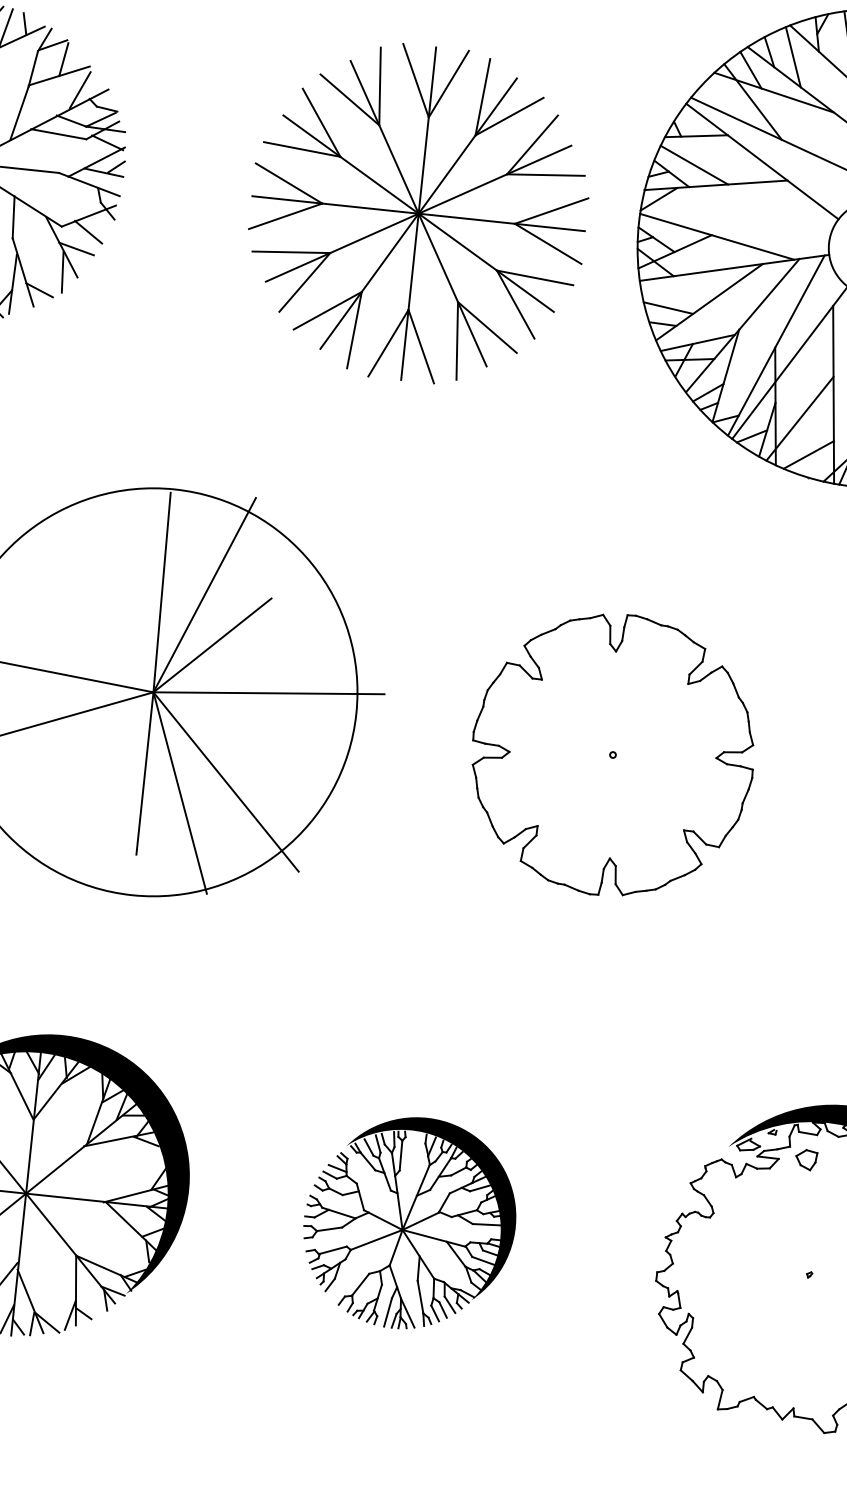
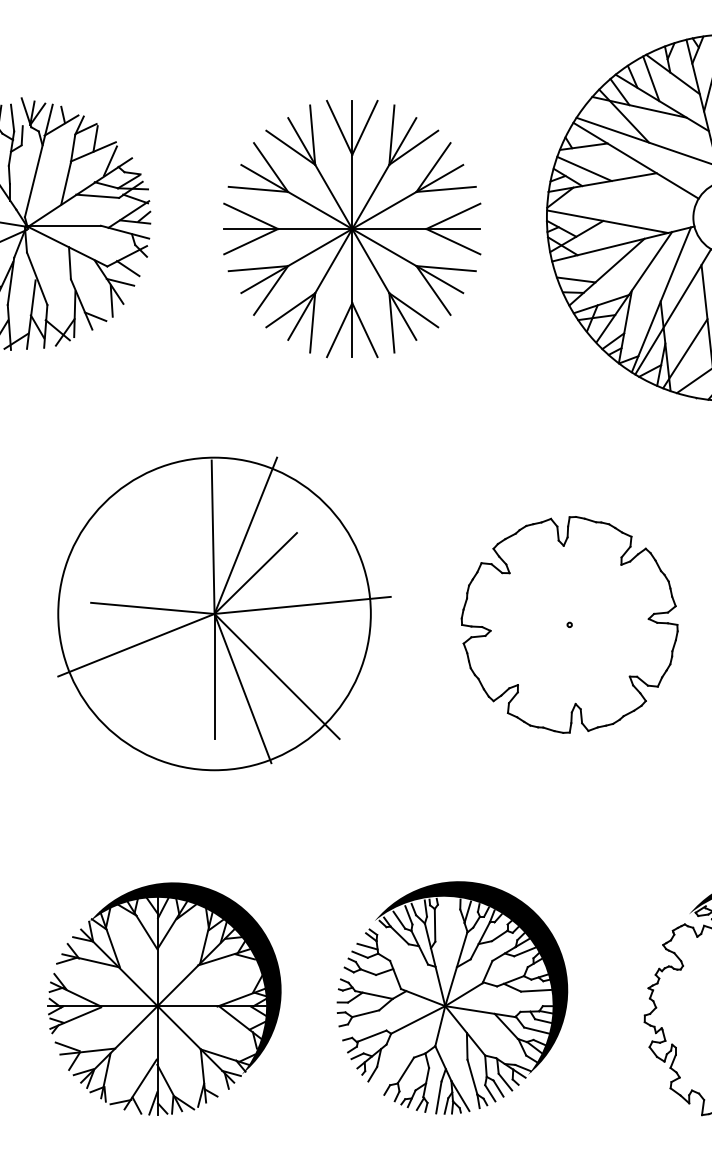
part: (419, 213) -> (352, 228), moved
part: (410, 1222) -> (452, 997), size x1.43

